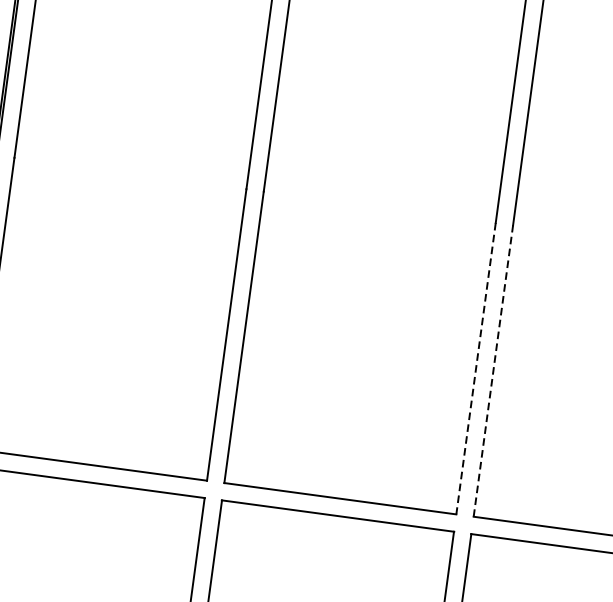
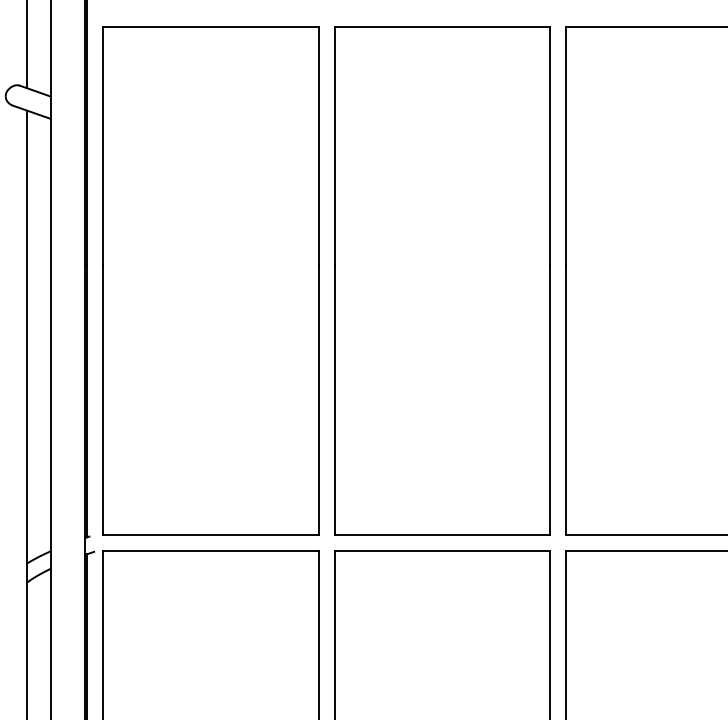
line: (476, 369) -> (550, 400), dashed -> solid
line: (493, 370) -> (566, 399), dashed -> solid

